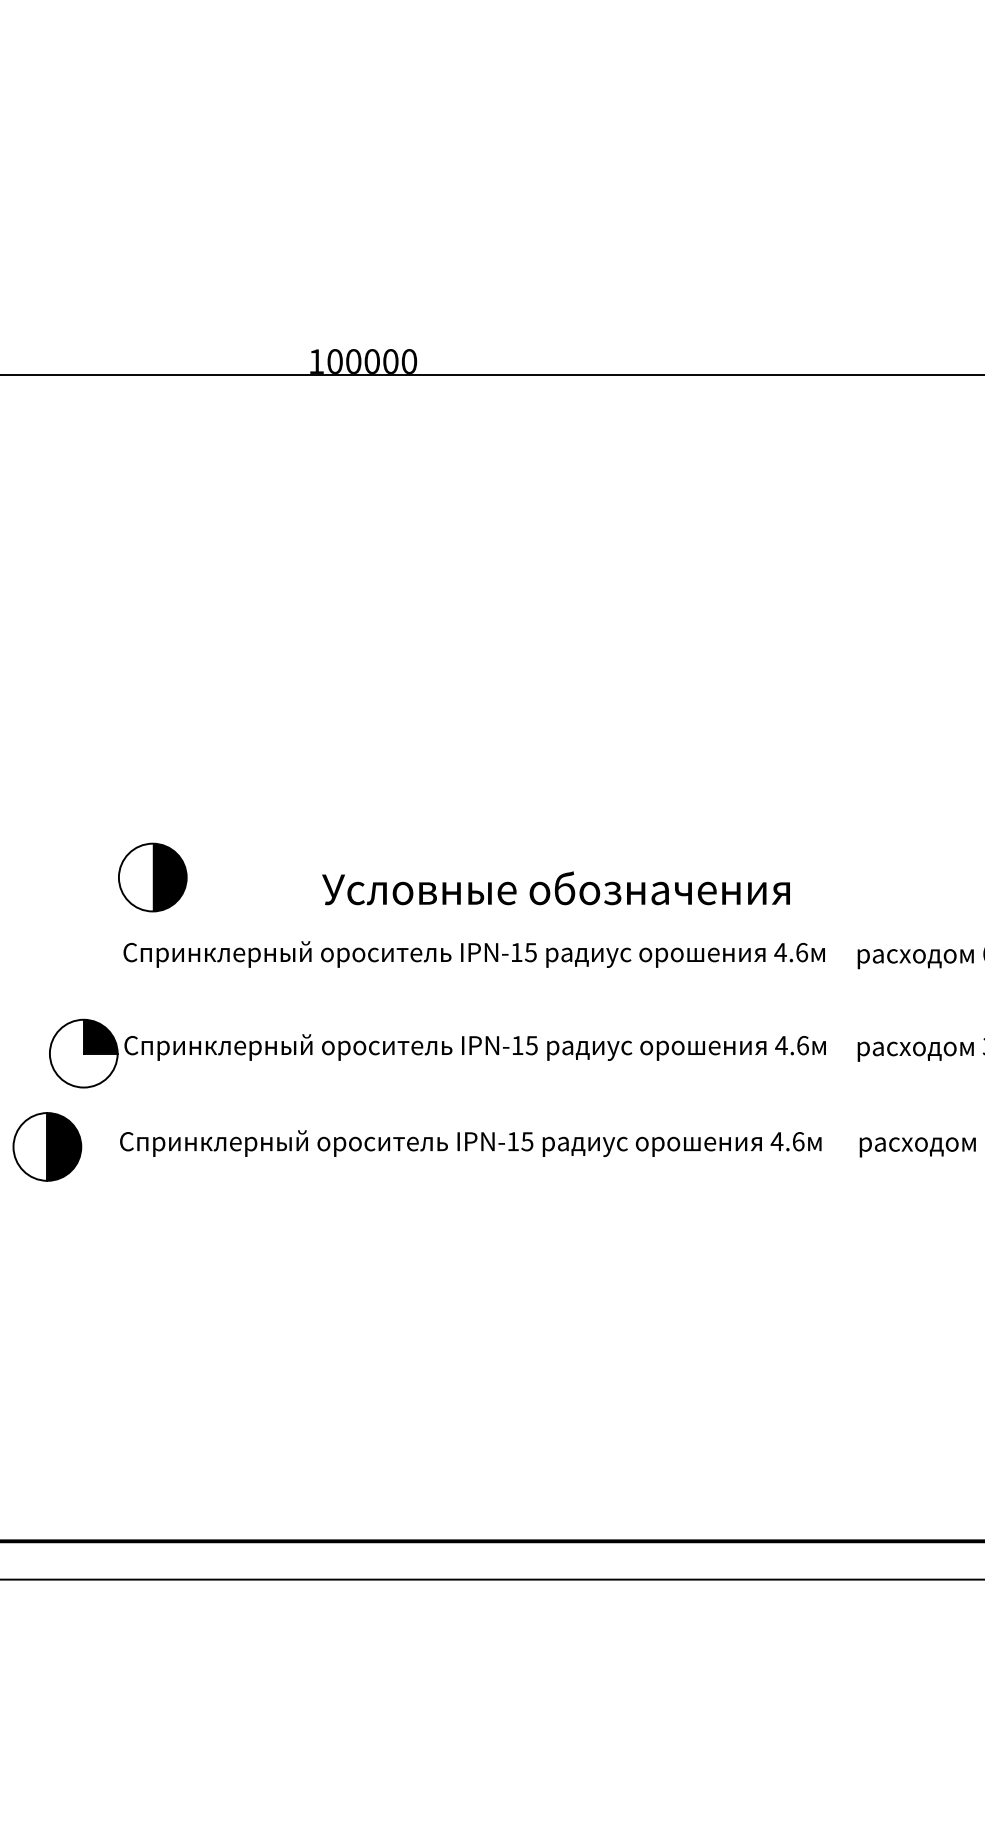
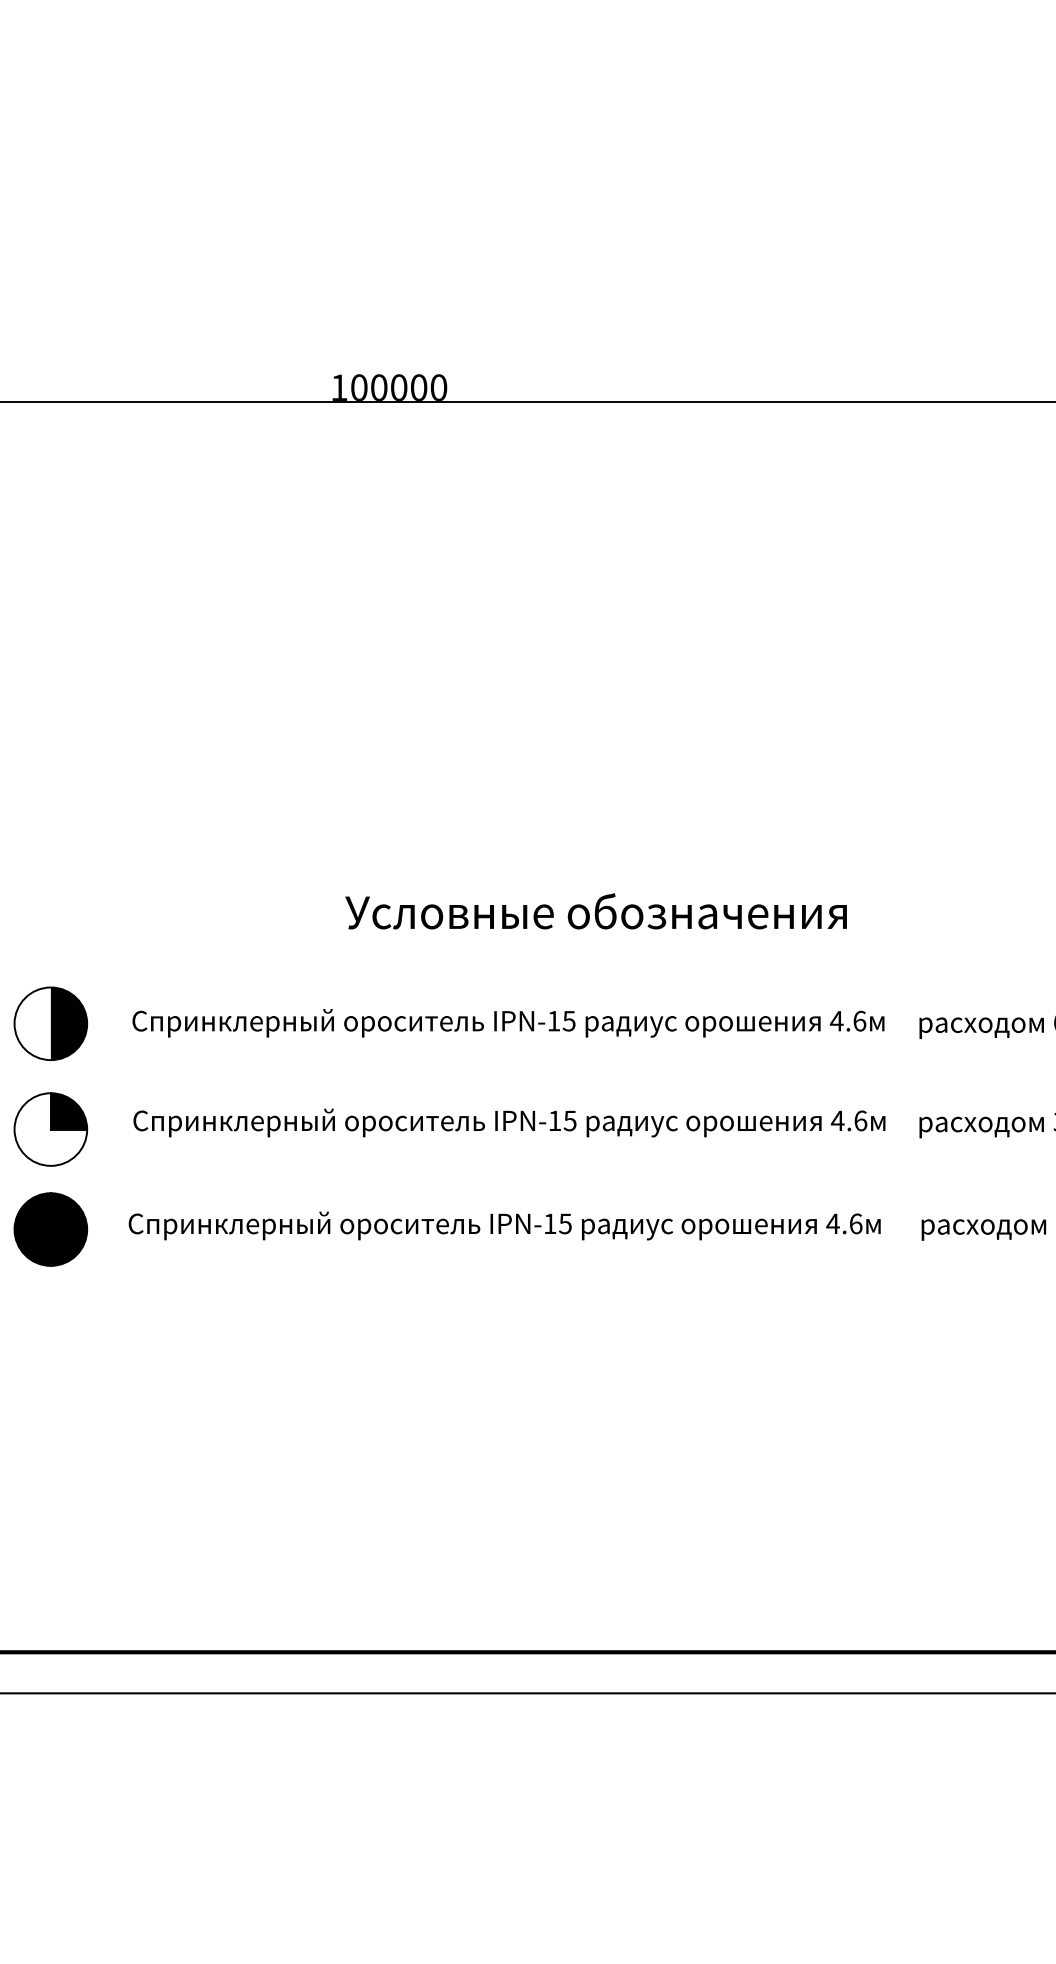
part: (152, 877) -> (50, 1023), moved
text: (555, 888) -> (595, 911), moved
part: (83, 1053) -> (50, 1129), moved
fill: (30, 1146) -> (32, 1229), added

